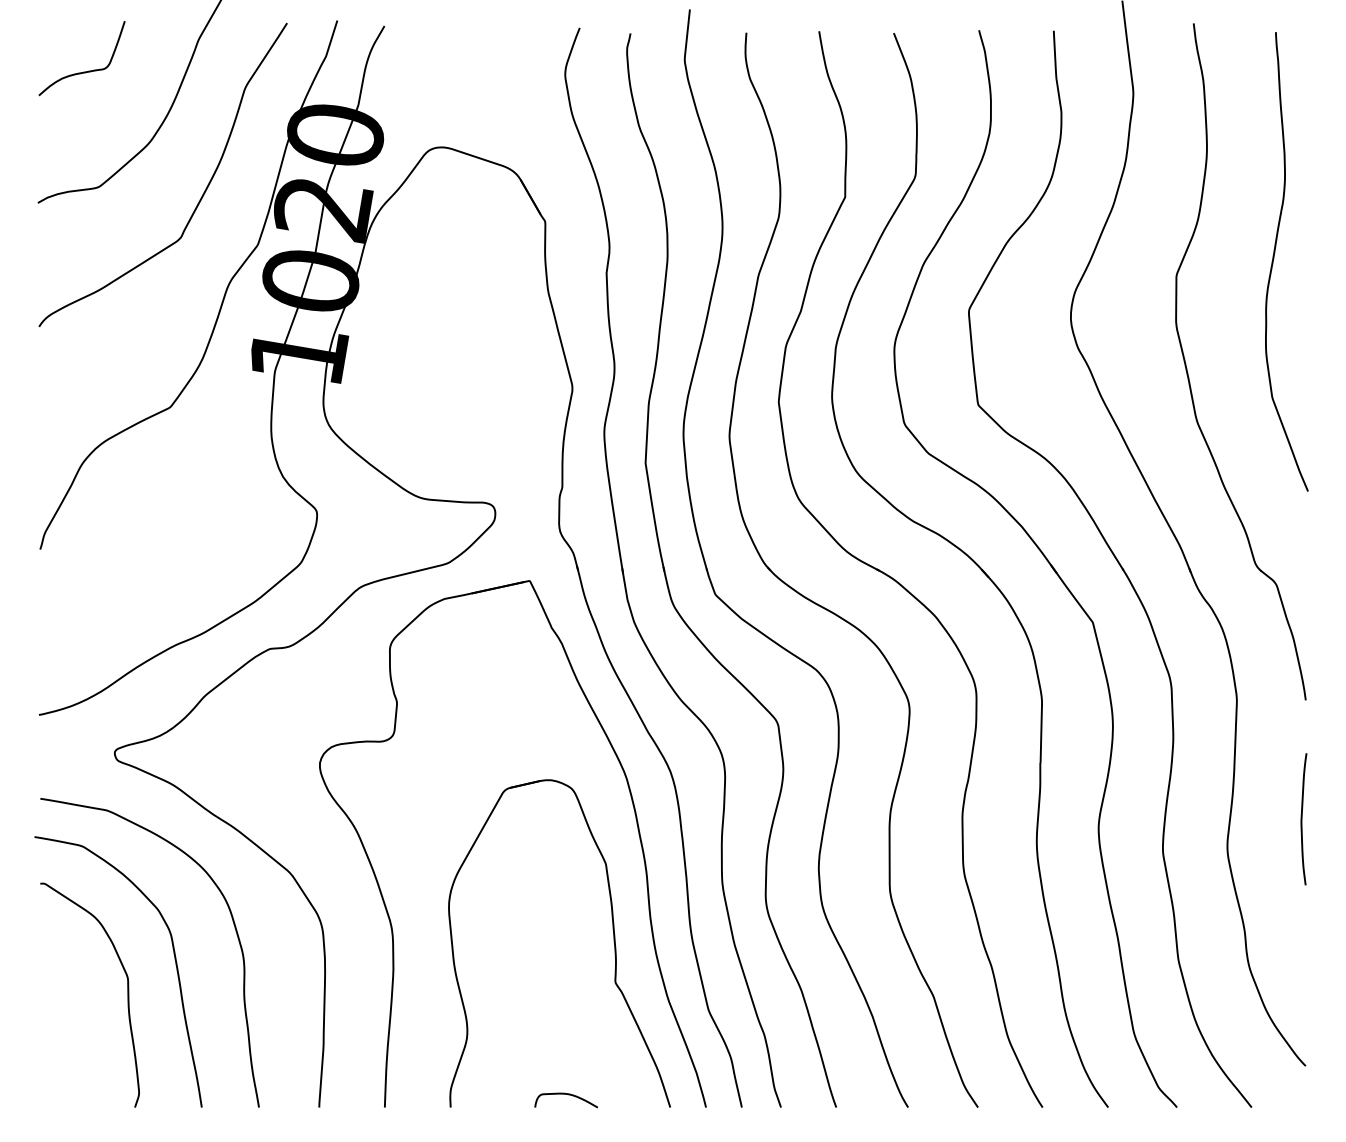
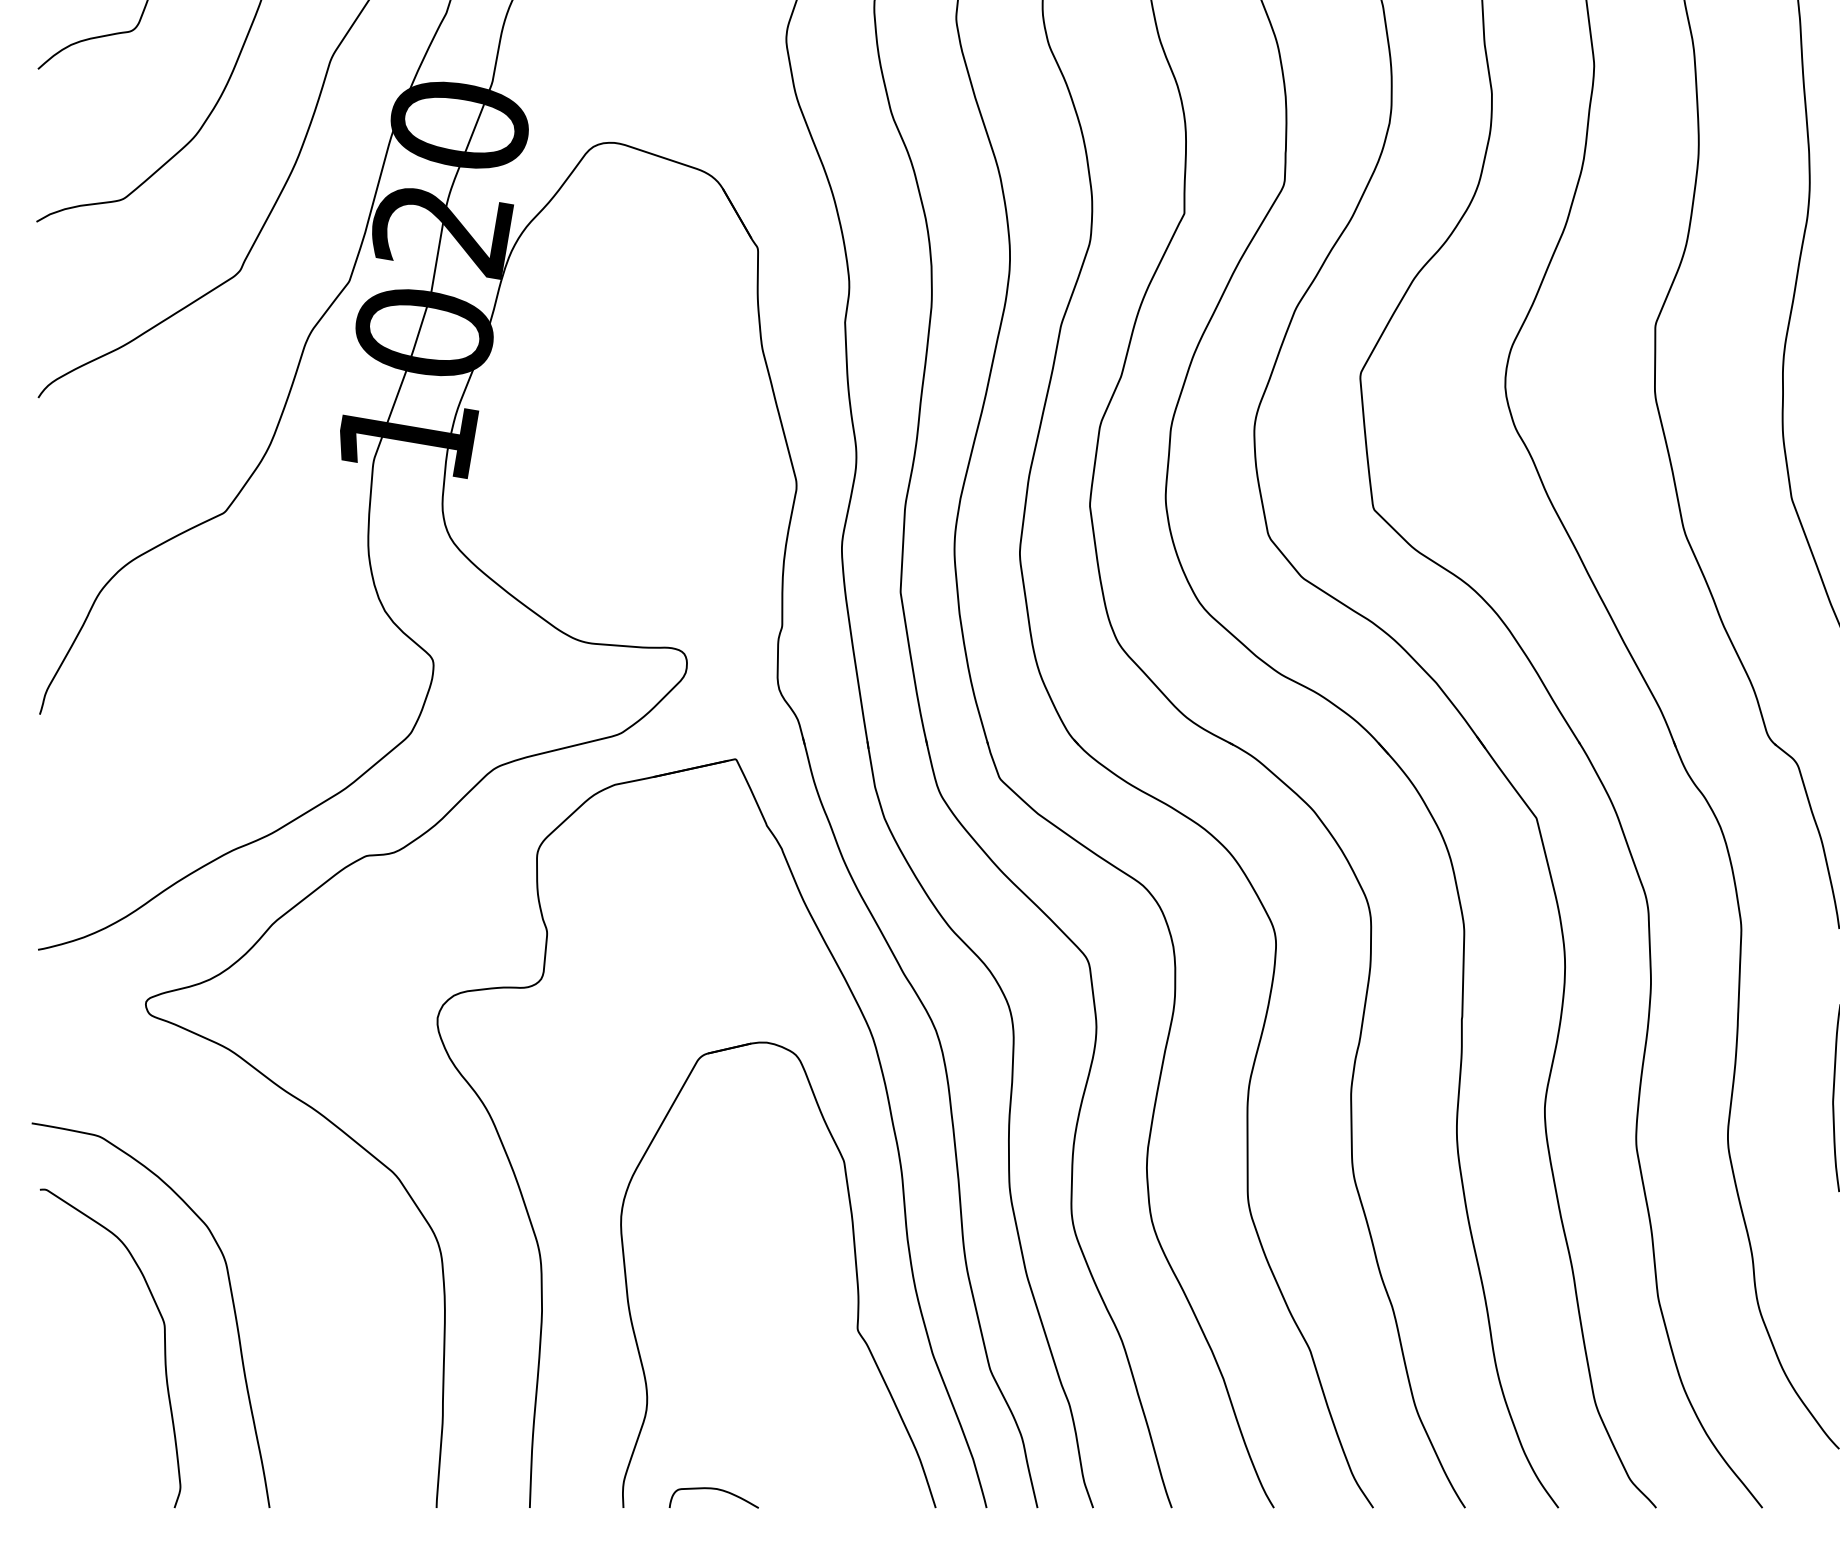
curve: (234, 928) -> (316, 1253), removed
curve: (568, 1095) -> (717, 1490), moved

